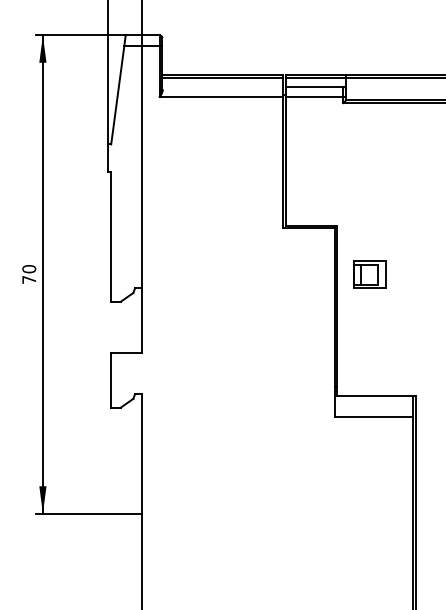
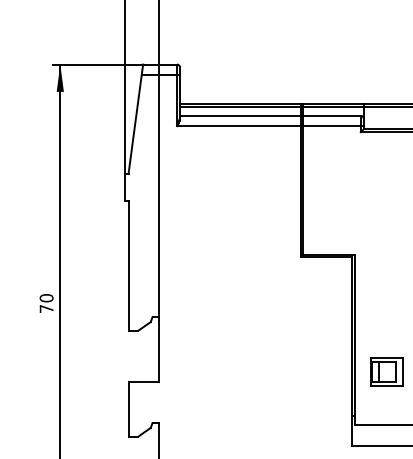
line: (222, 86) -> (239, 115), added
part: (369, 274) -> (386, 371), moved

